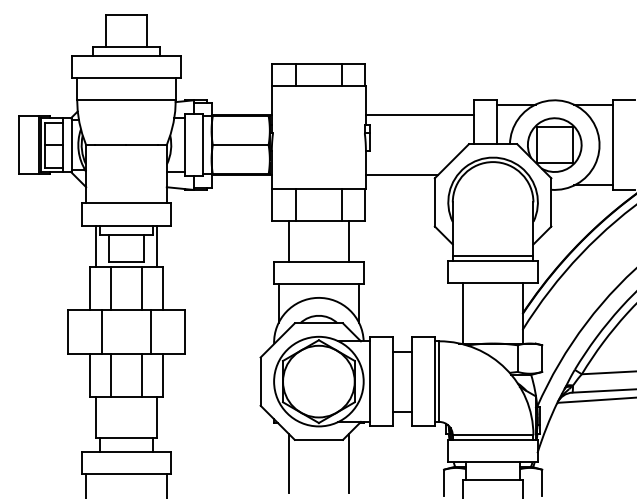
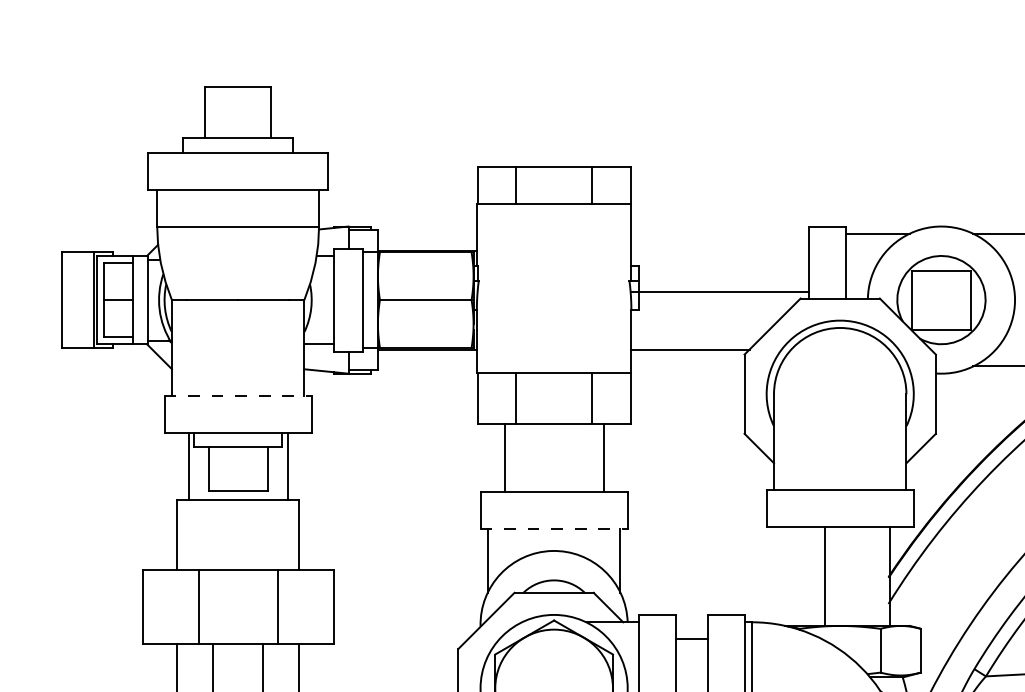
line: (419, 115) -> (719, 292), moved
line: (126, 203) -> (238, 395), solid -> dashed
line: (492, 256) -> (839, 483), removed
line: (318, 284) -> (553, 528), solid -> dashed
line: (111, 287) -> (213, 533), removed
line: (141, 287) -> (262, 533), removed
line: (463, 313) -> (826, 576), moved

